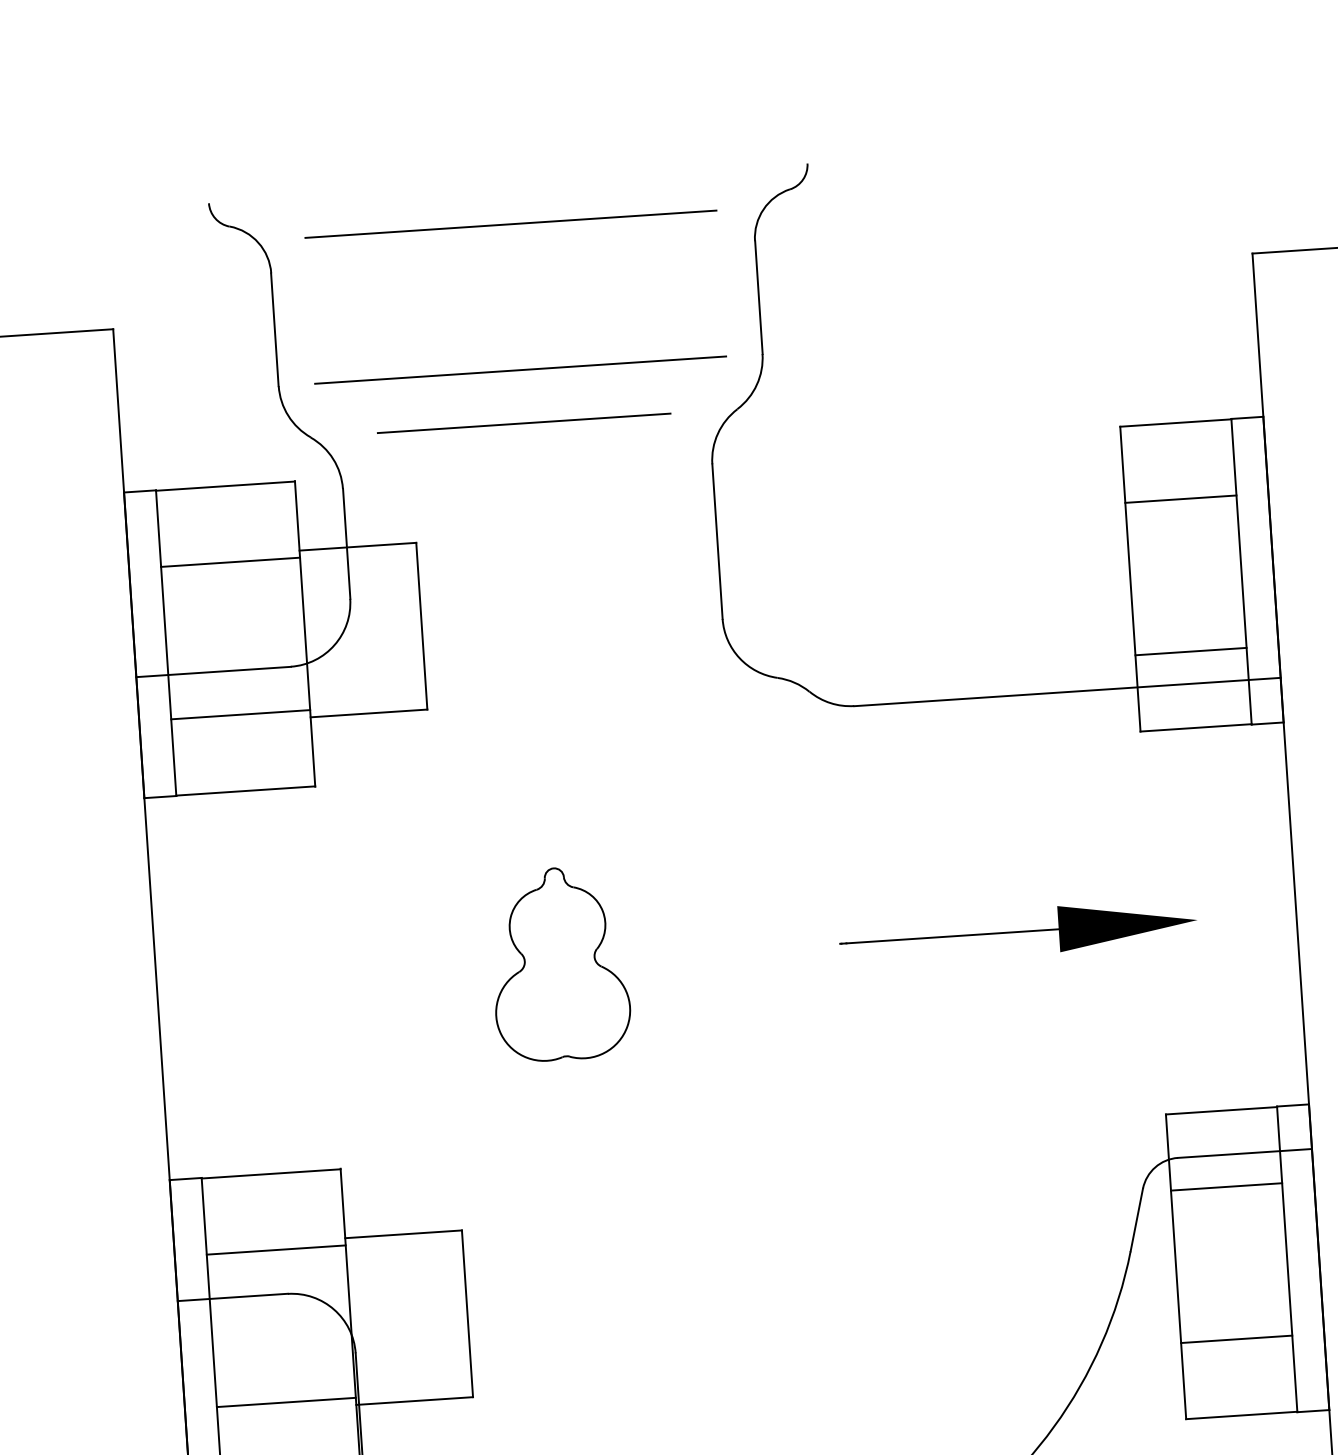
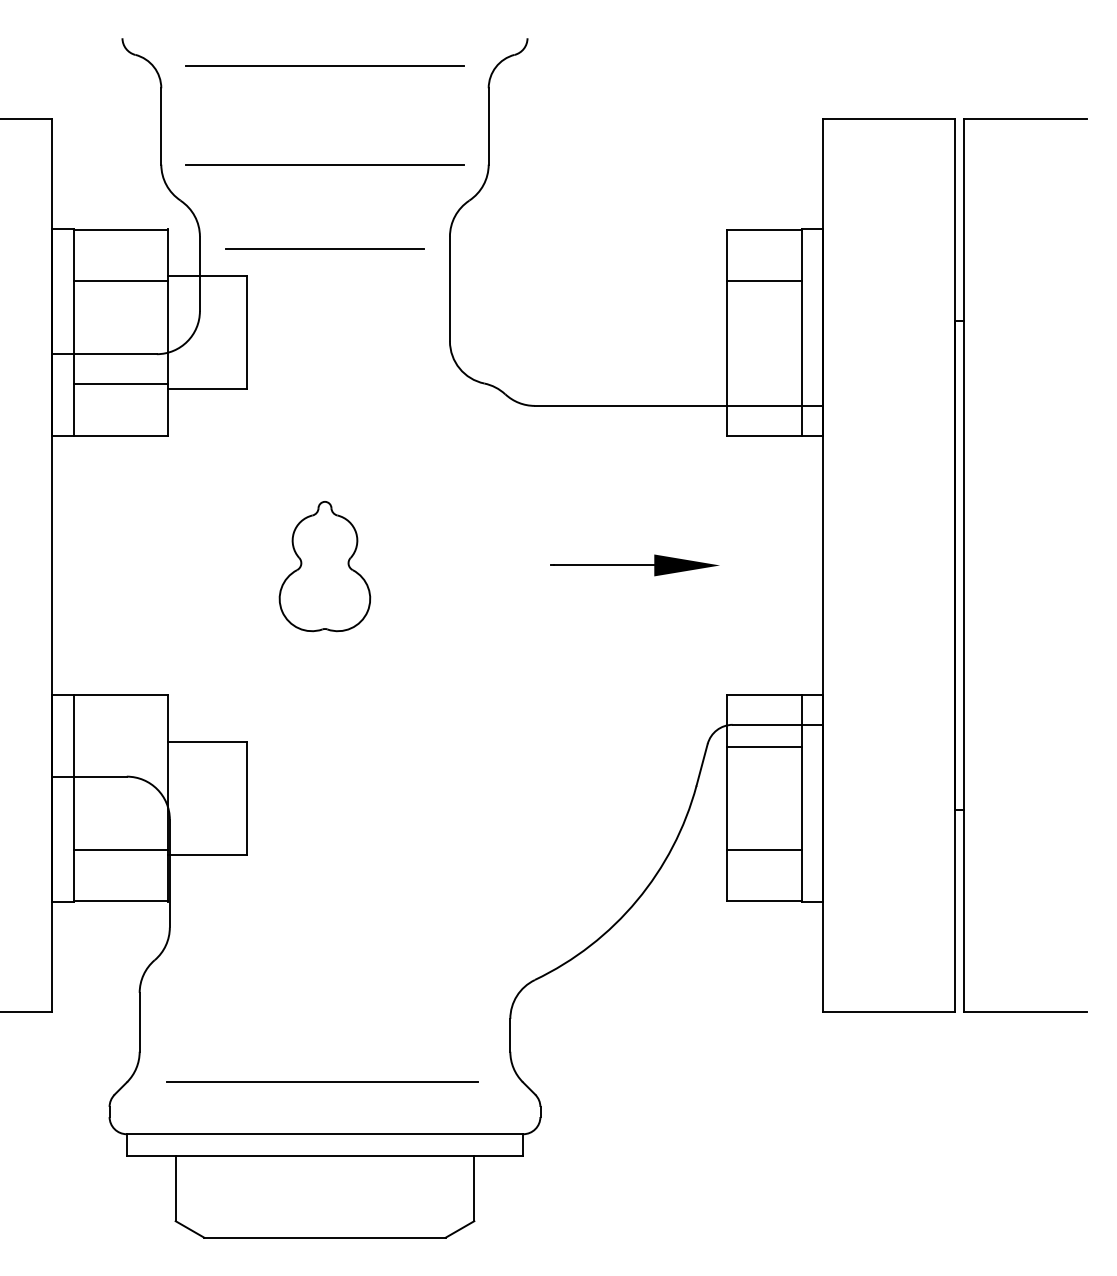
line: (523, 423) -> (324, 248), moved
line: (1190, 651) -> (763, 384), removed
part: (1017, 932) -> (634, 565), size x0.7
line: (275, 1249) -> (120, 746), removed

